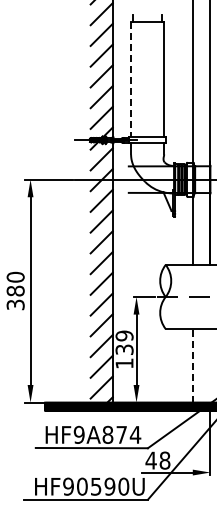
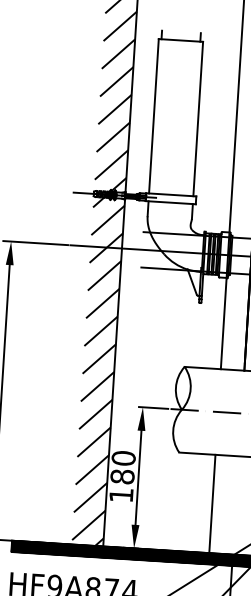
line: (131, 79) -> (154, 116), dashed -> solid
text: (124, 342) -> (123, 467), 139 -> 180
line: (192, 365) -> (211, 503), dashed -> solid

